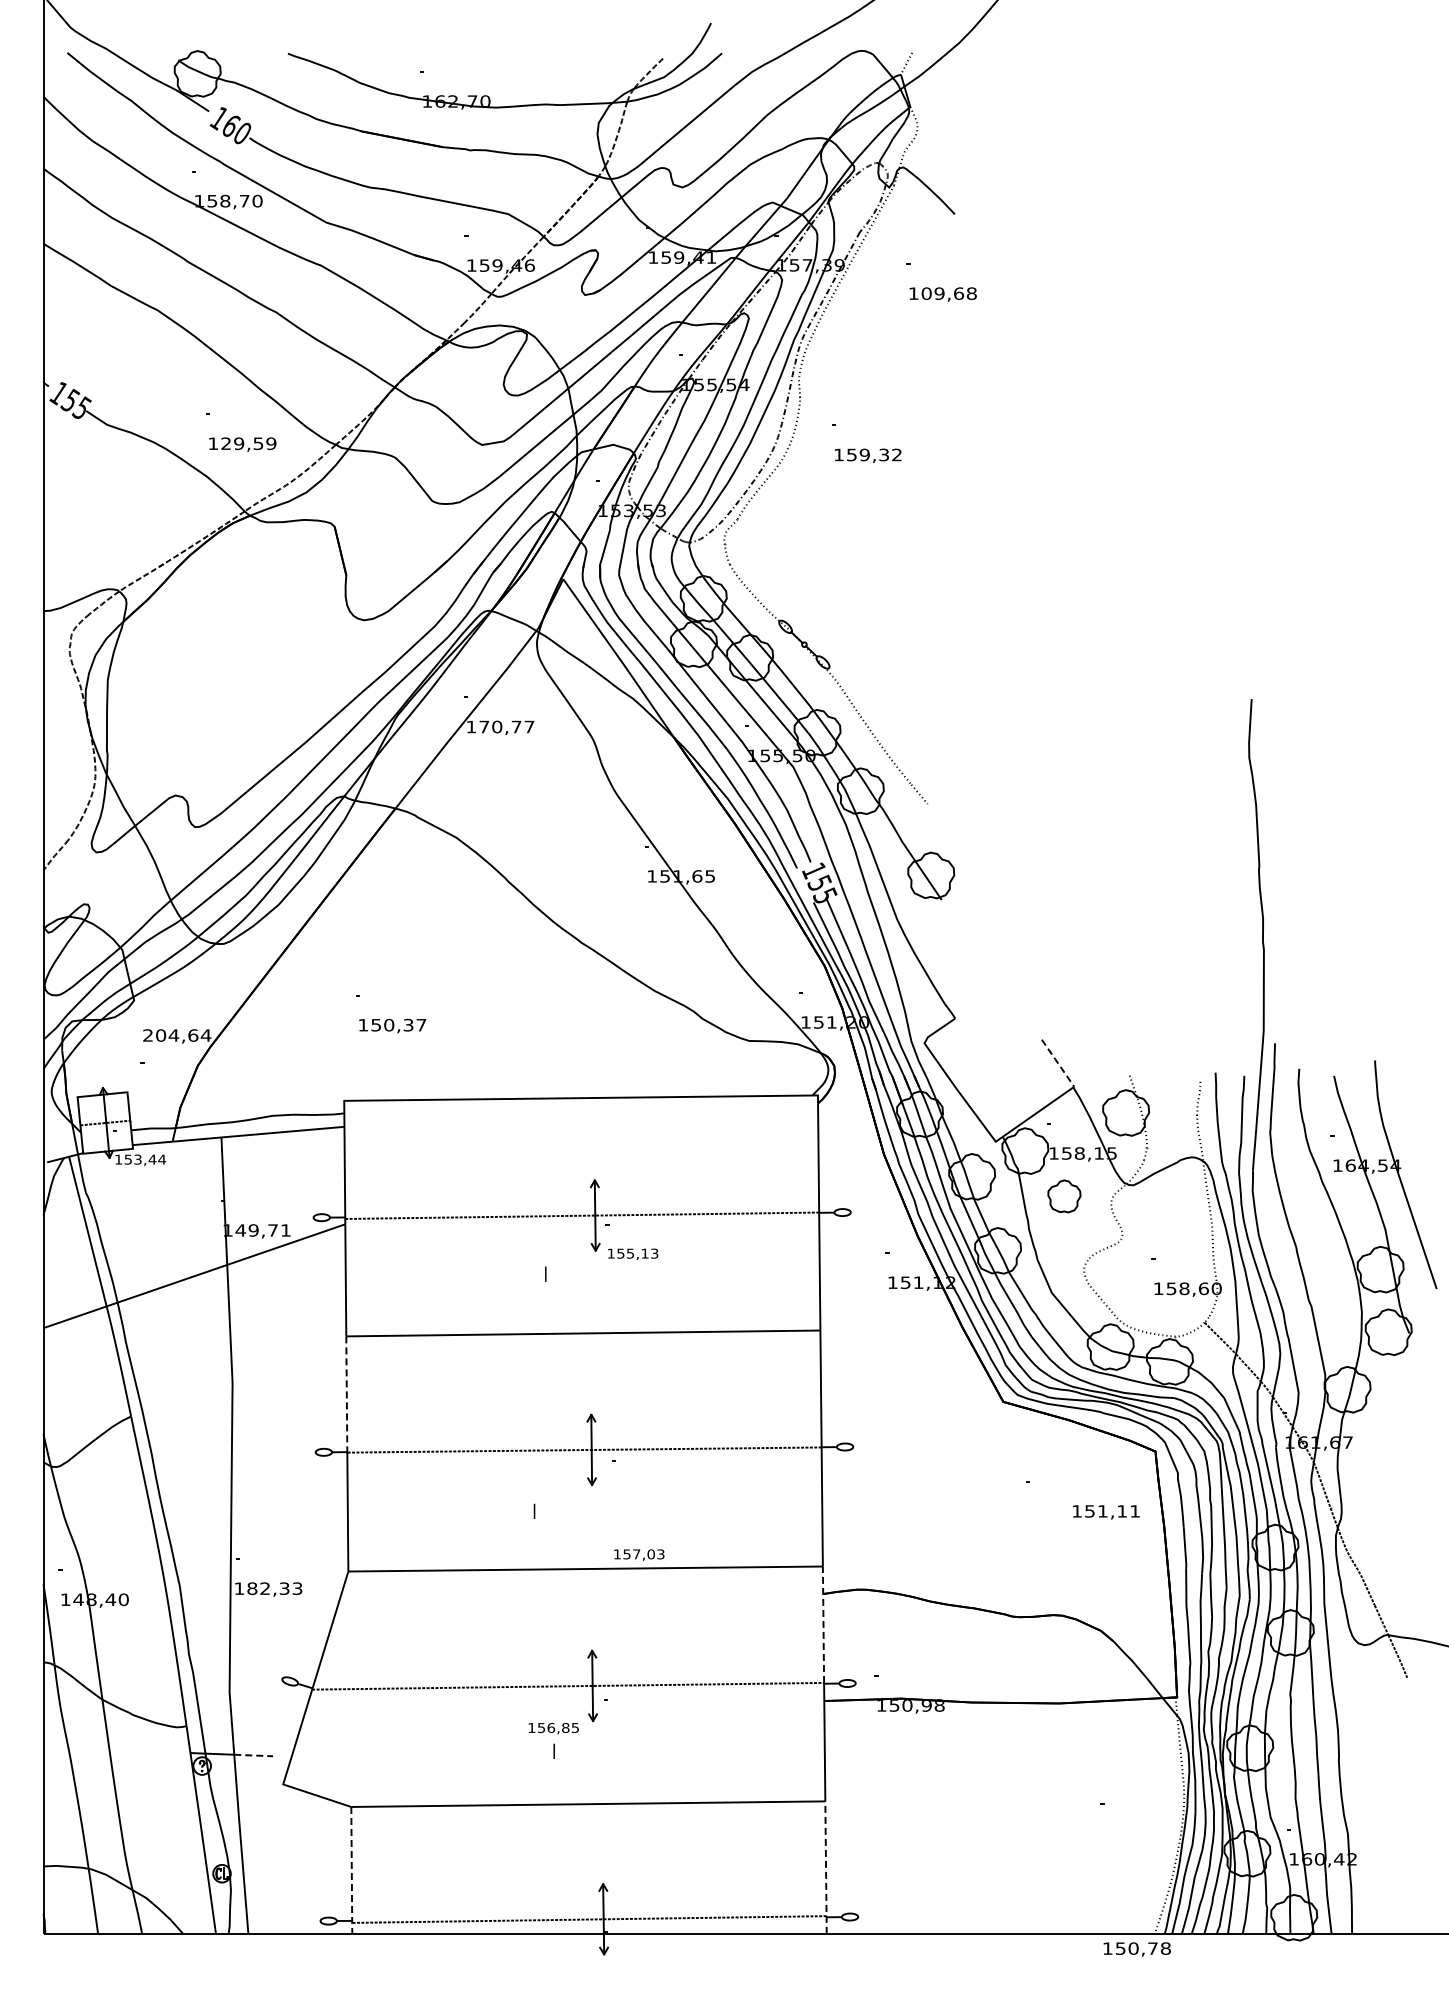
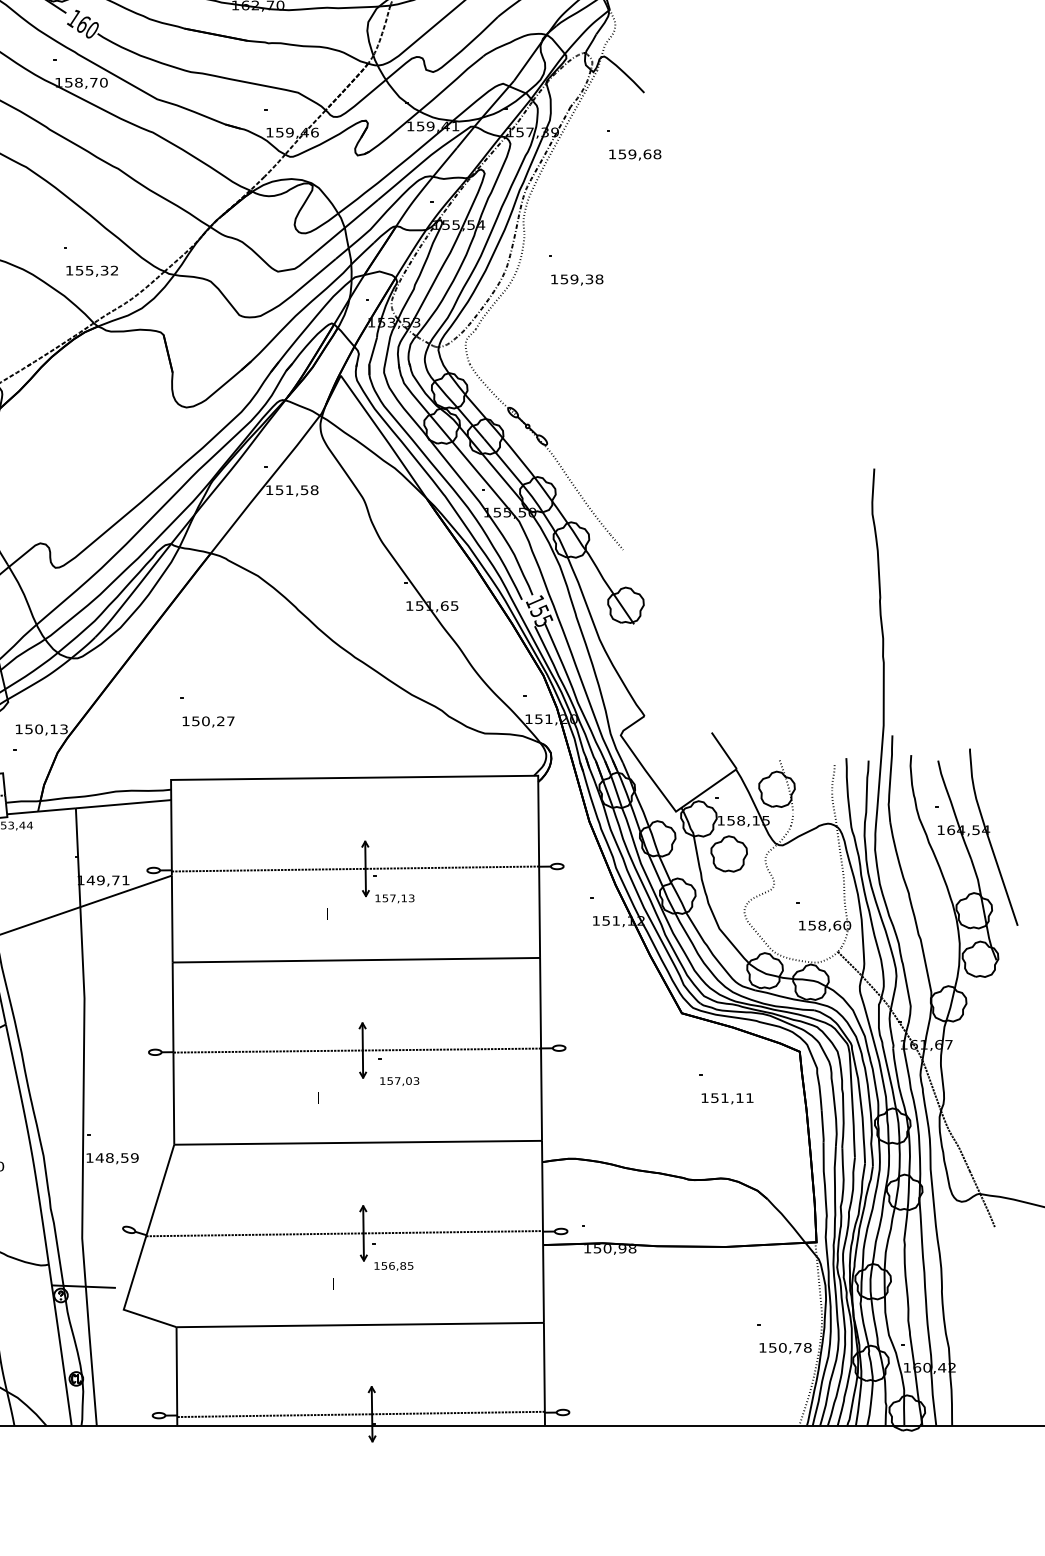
text: (926, 293) -> (622, 154), 109,68 -> 159,68
text: (248, 443) -> (96, 270), 129,59 -> 155,32
text: (897, 454) -> (599, 279), 159,32 -> 159,38
text: (506, 726) -> (296, 489), 170,77 -> 151,58
text: (408, 1025) -> (220, 721), 150,37 -> 150,27
text: (177, 1035) -> (41, 729), 204,64 -> 150,13
line: (1058, 1063) -> (724, 751), dashed -> solid
part: (1064, 1196) -> (729, 854), size x1.43
text: (630, 1253) -> (392, 898), 155,13 -> 157,13
line: (346, 1395) -> (172, 1008), dashed -> solid
text: (1106, 1512) -> (727, 1098), moved
text: (639, 1554) -> (399, 1081), moved
text: (274, 1588) -> (117, 1157), 182,33 -> 148,59
line: (823, 1624) -> (542, 1185), dashed -> solid
text: (553, 1728) -> (393, 1266), moved
line: (254, 1755) -> (101, 1287), dashed -> solid
line: (826, 1868) -> (544, 1374), dashed -> solid
line: (351, 1870) -> (176, 1376), dashed -> solid
text: (1136, 1949) -> (785, 1348), moved

